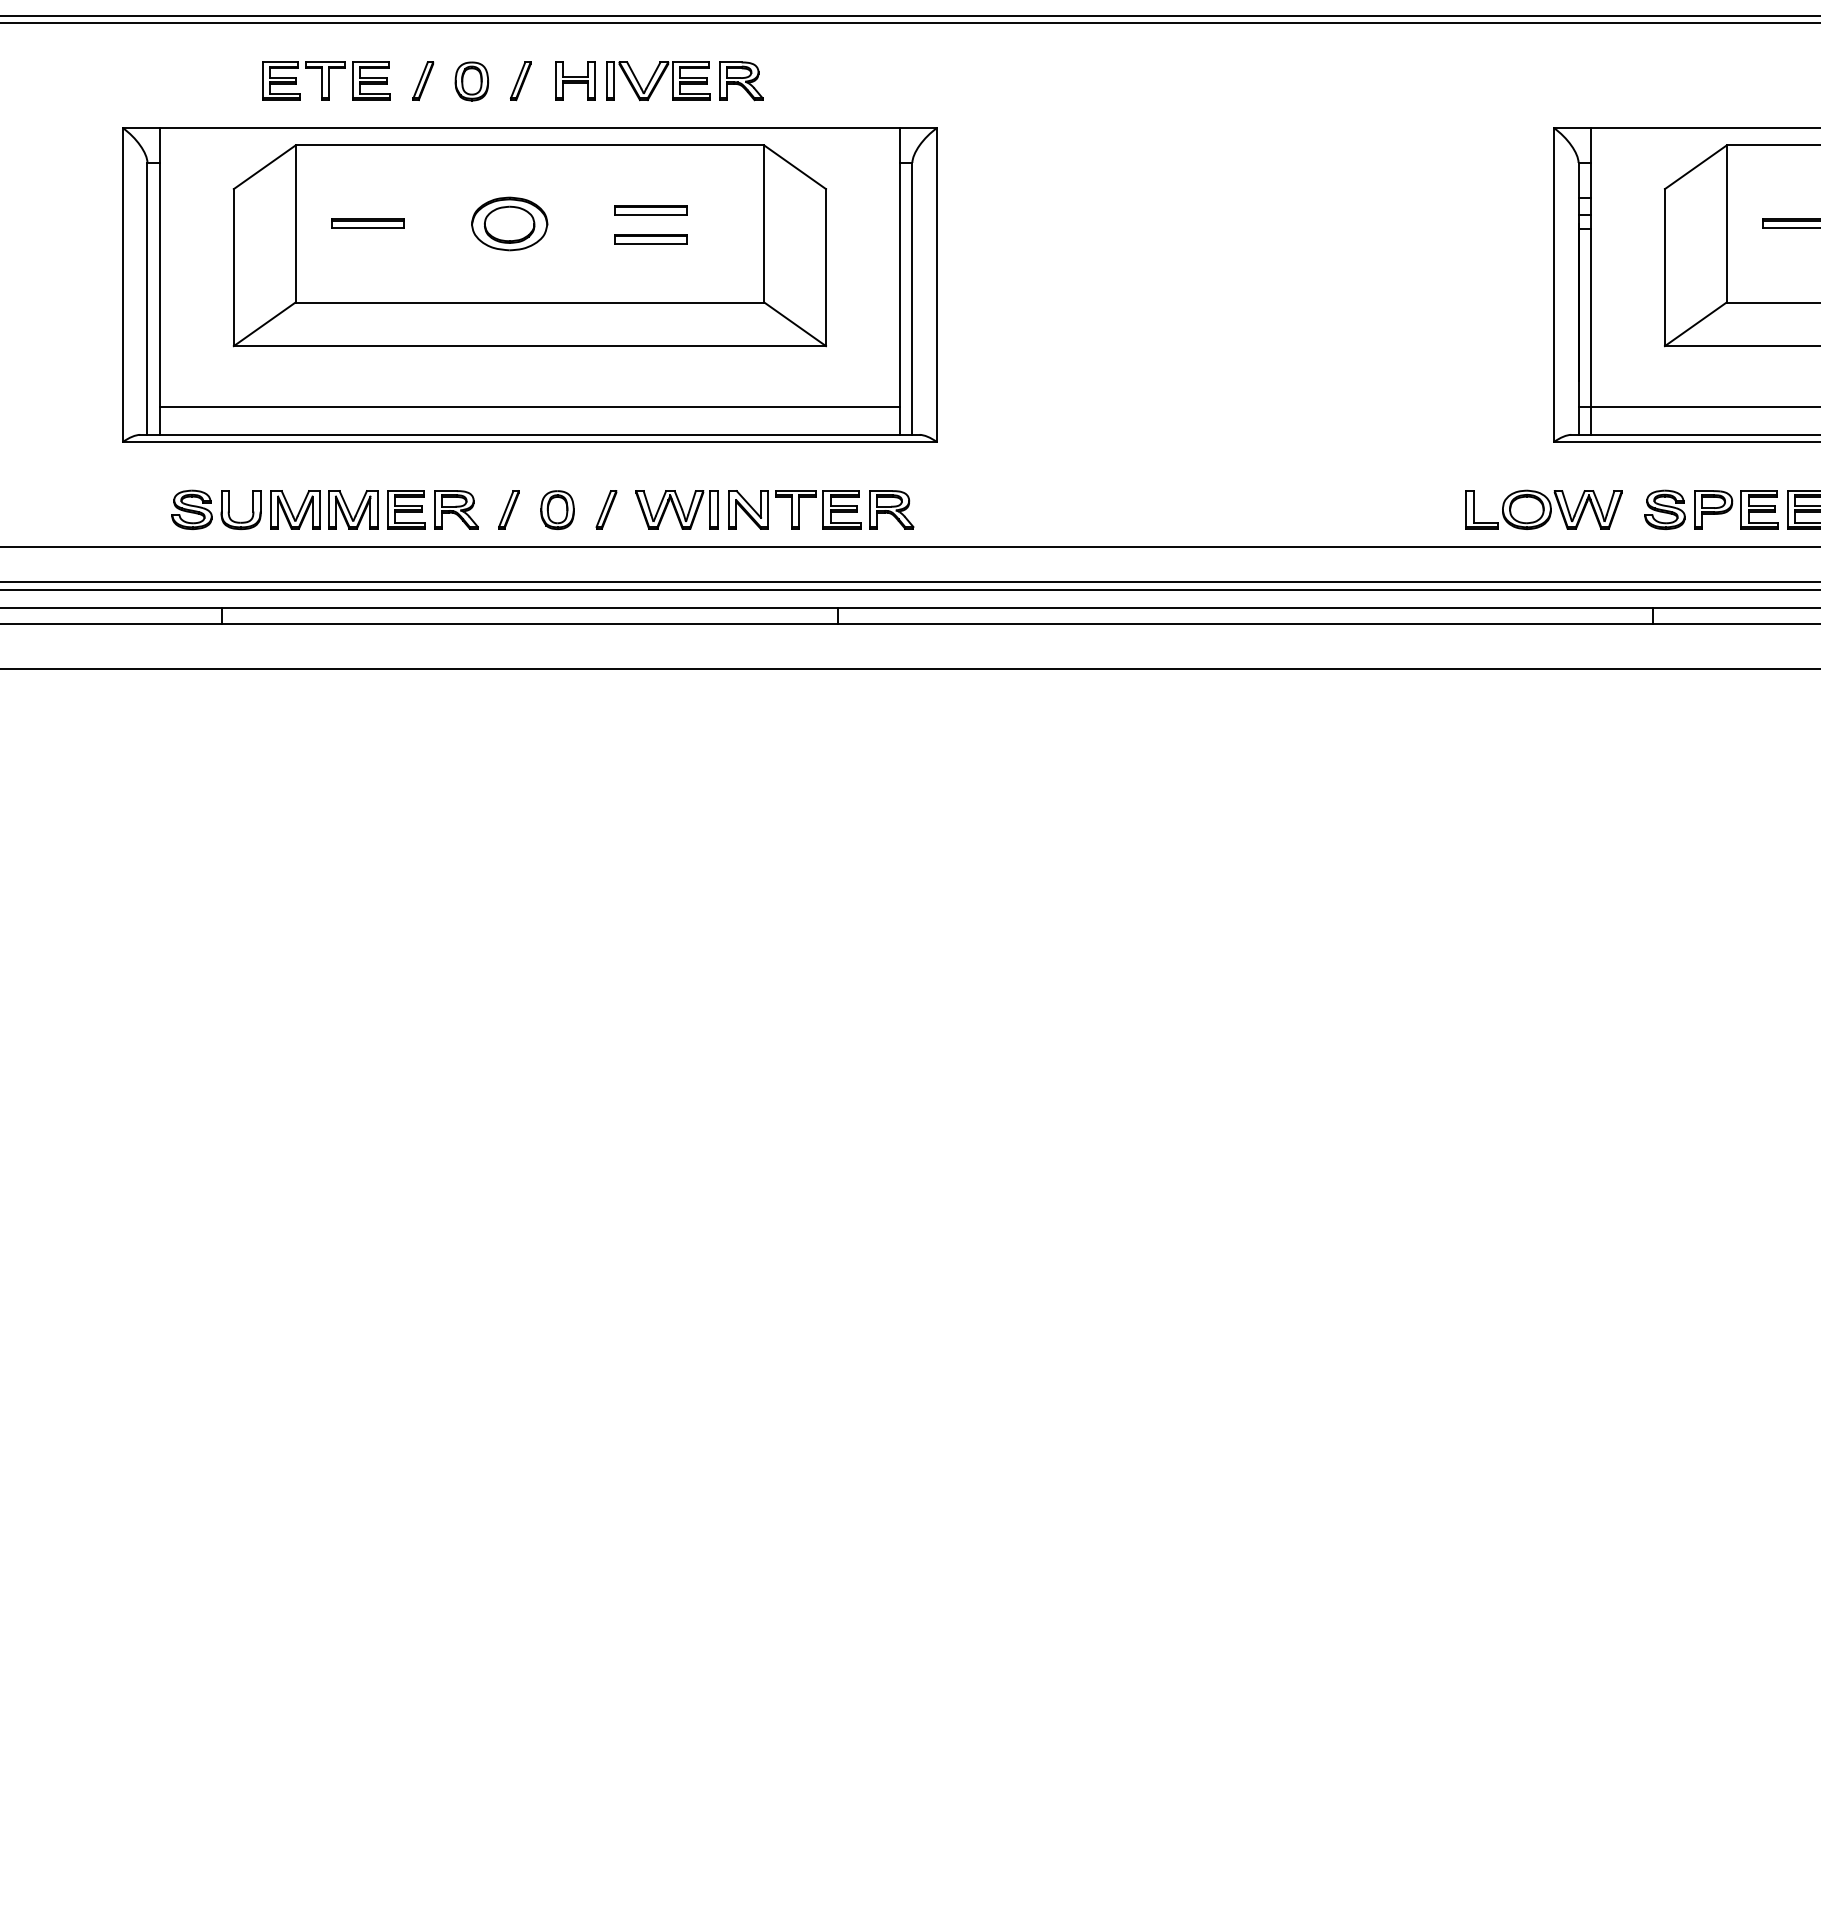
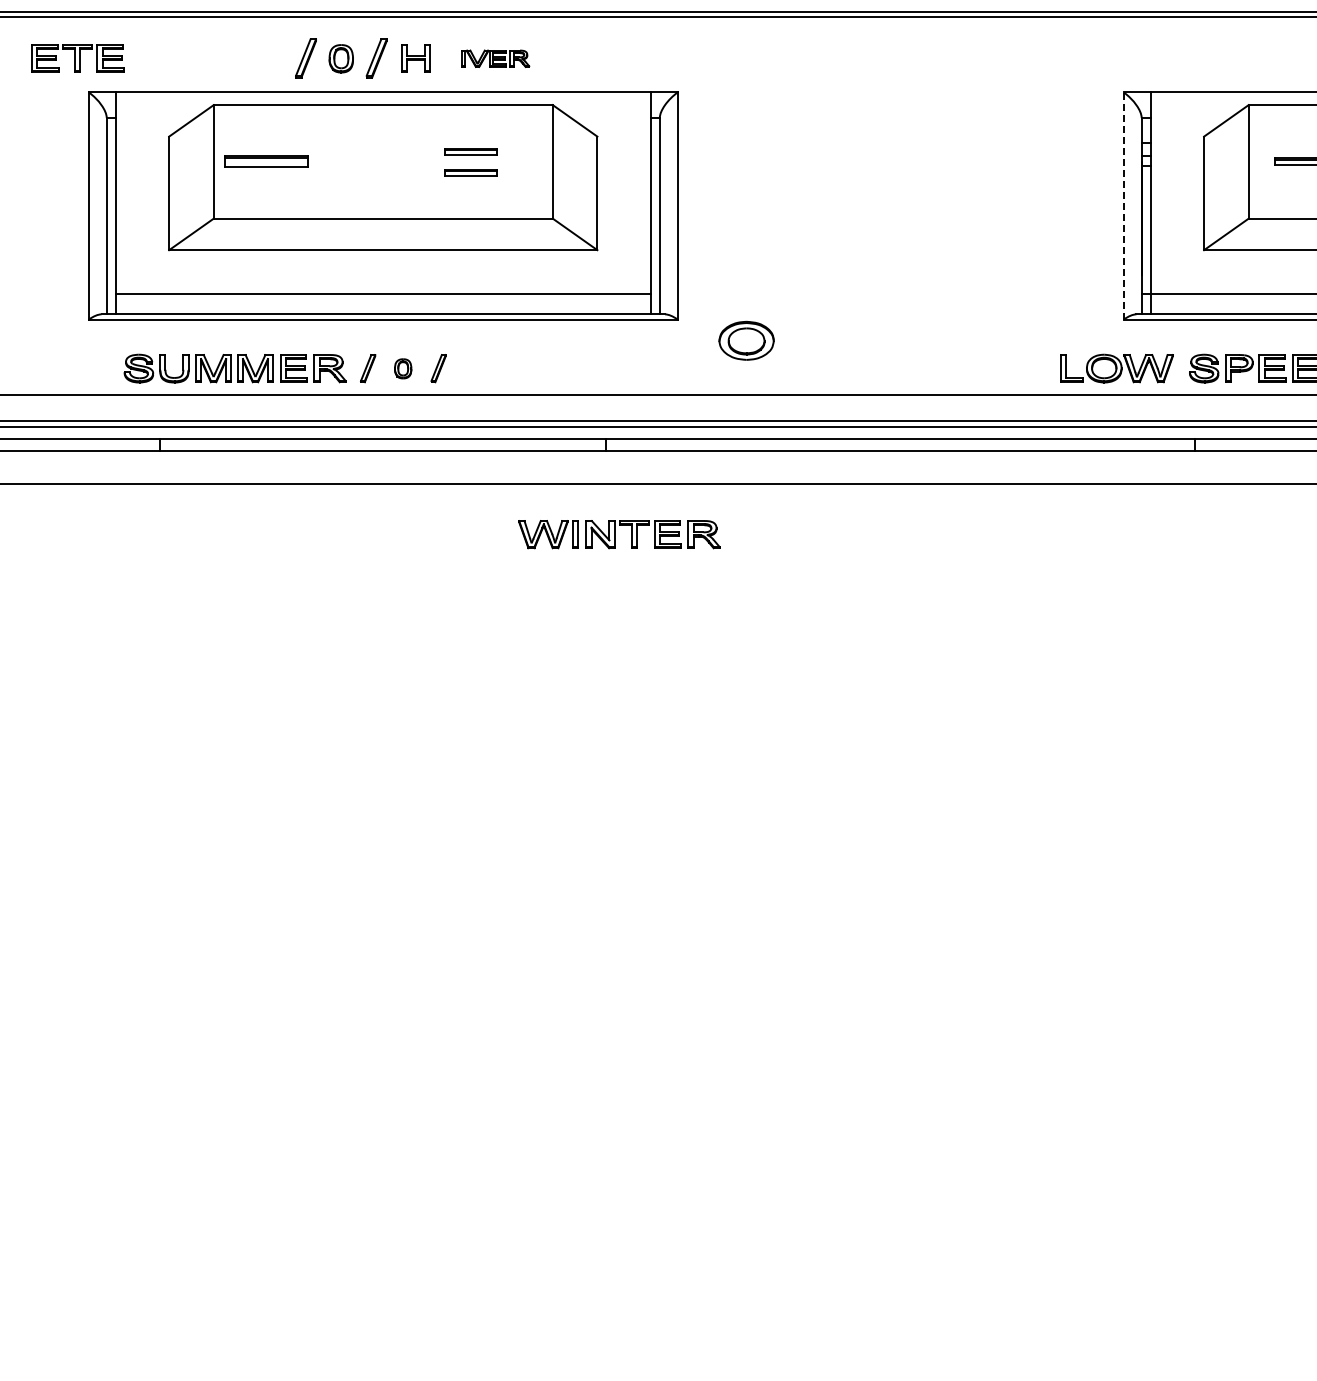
part: (325, 81) -> (77, 58), moved
part: (423, 81) -> (306, 58), size x1.4
part: (520, 81) -> (376, 58), size x1.4
part: (685, 81) -> (495, 58), size x0.6
part: (367, 223) -> (265, 161), size x1.6
part: (509, 223) -> (746, 340), moved
line: (1553, 285) -> (1123, 206), solid -> dashed
part: (556, 509) -> (402, 368), size x0.7
part: (774, 509) -> (619, 534), moved

